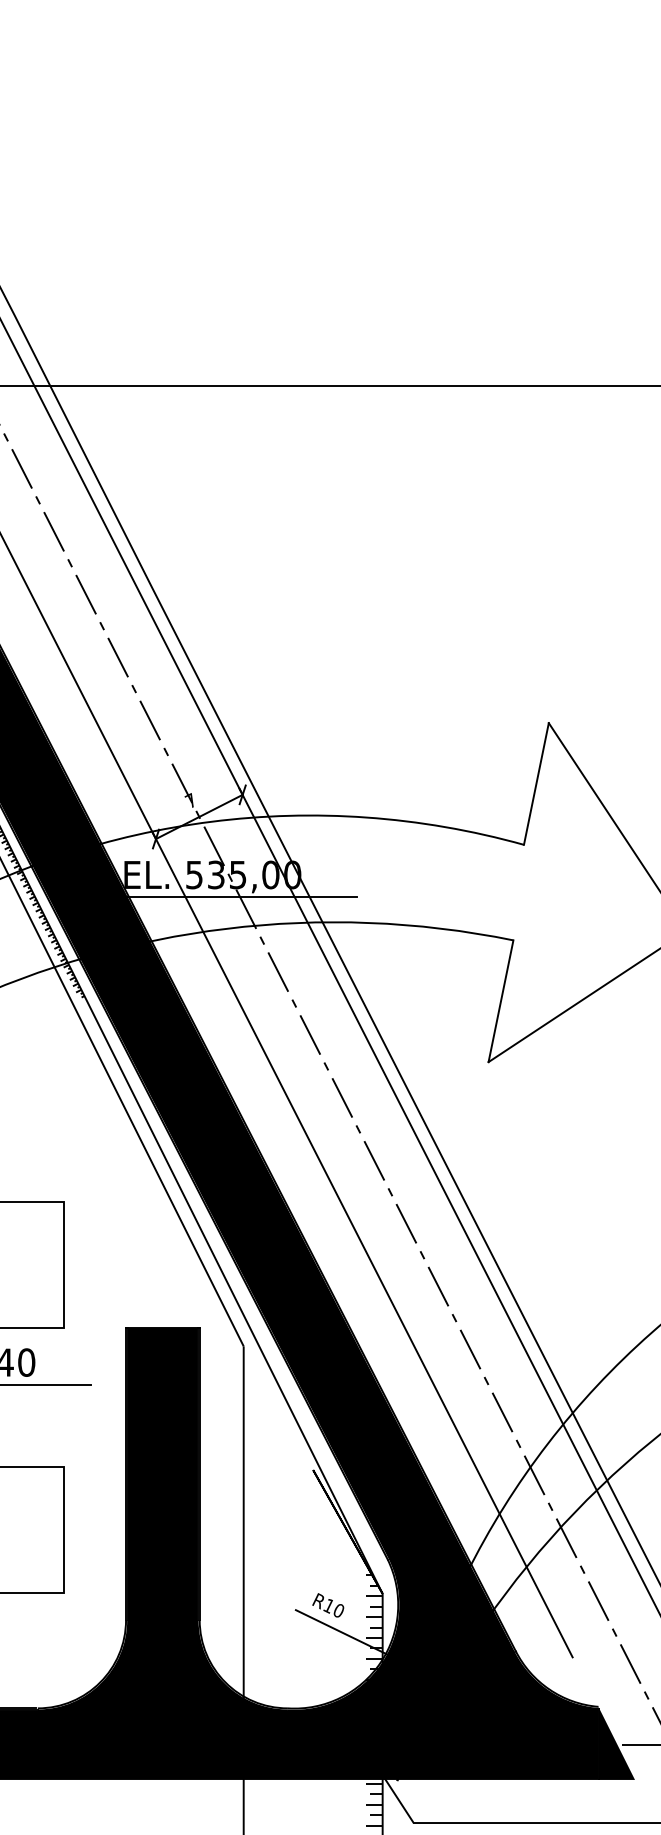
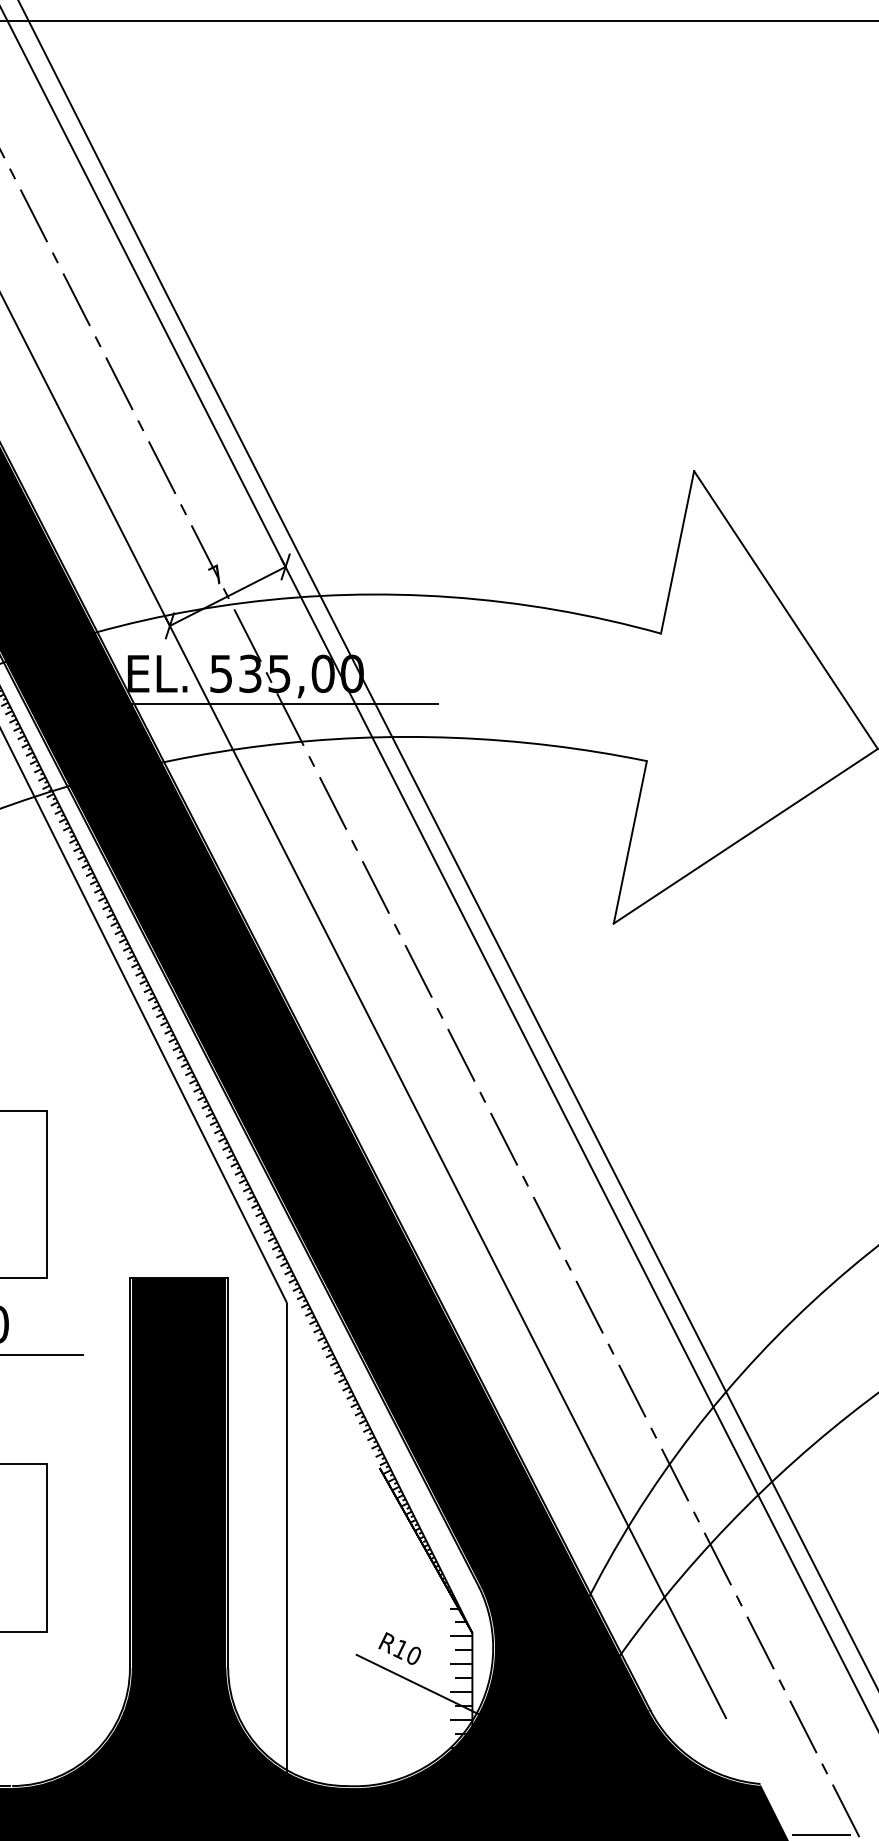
hatch: (231, 1295) -> (270, 1235), added

